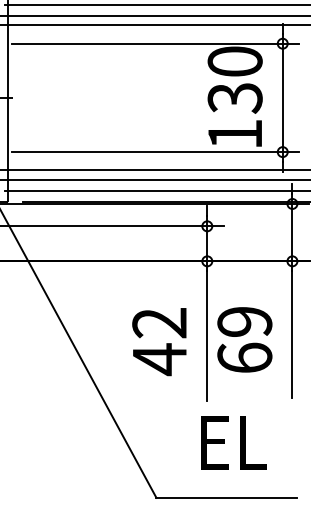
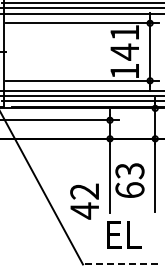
text: (234, 79) -> (124, 42), 130 -> 141
text: (243, 322) -> (129, 171), 69 -> 63
text: (159, 341) -> (84, 201), moved
line: (225, 497) -> (119, 264), solid -> dashed

